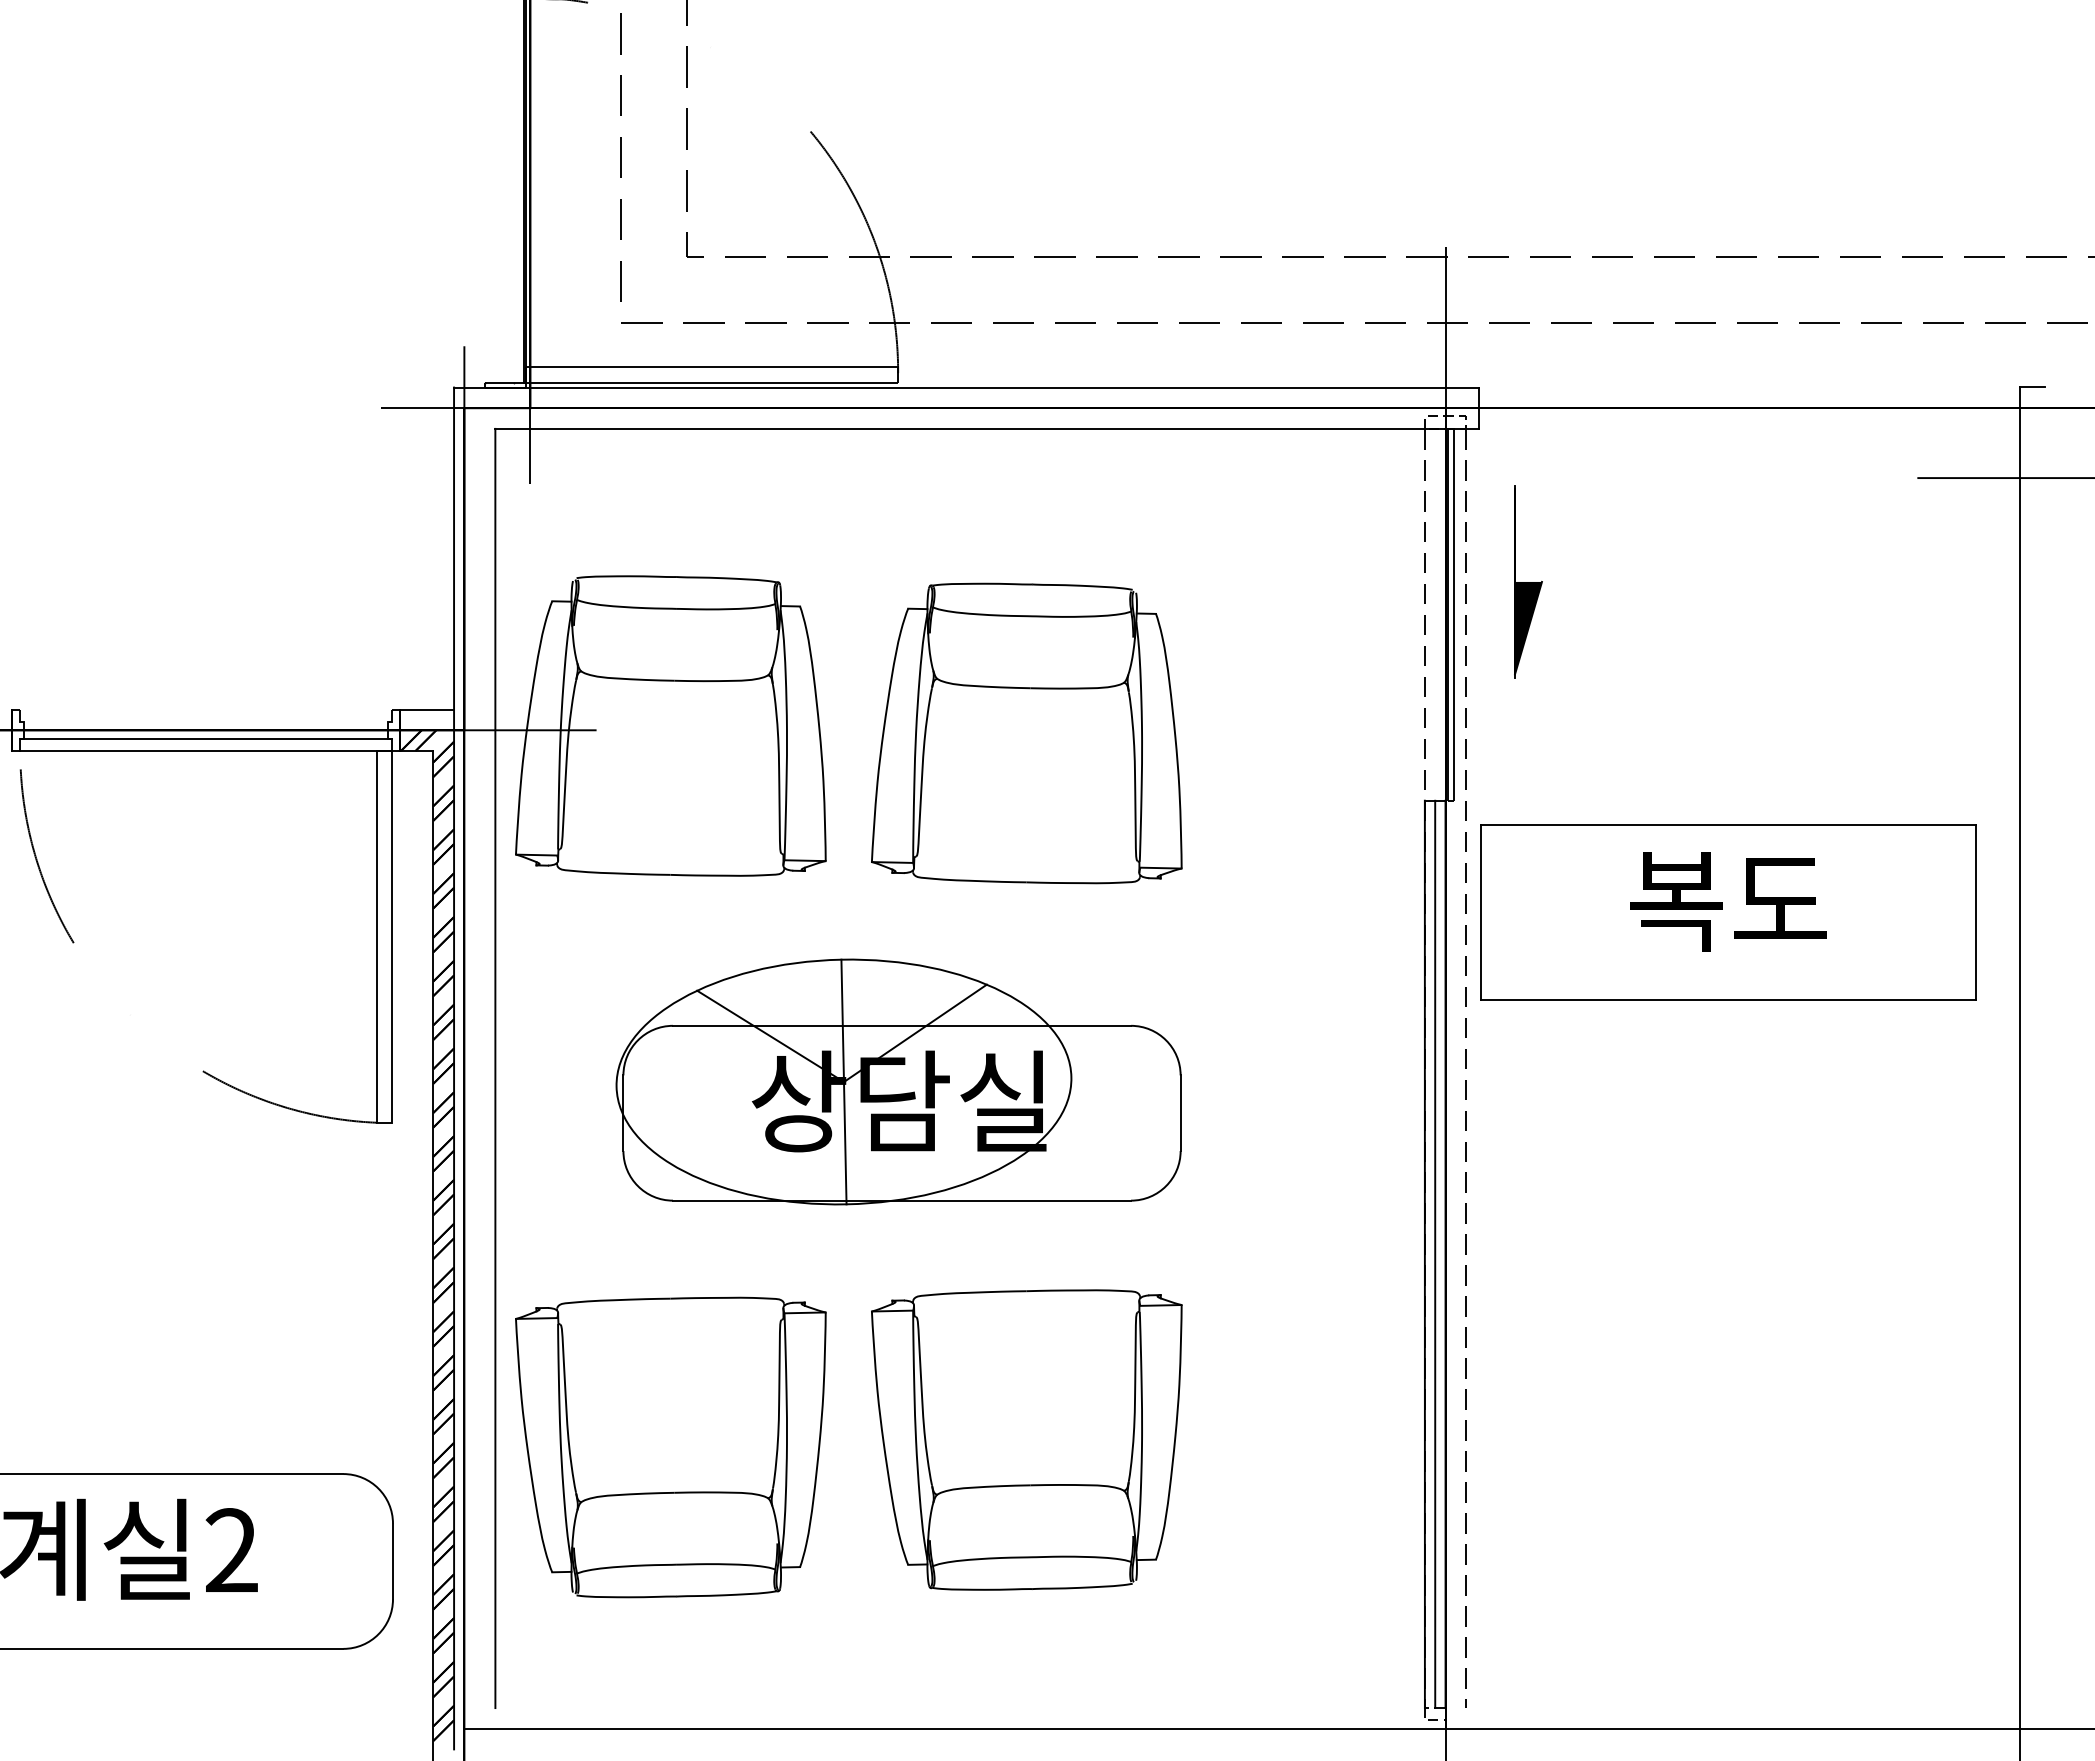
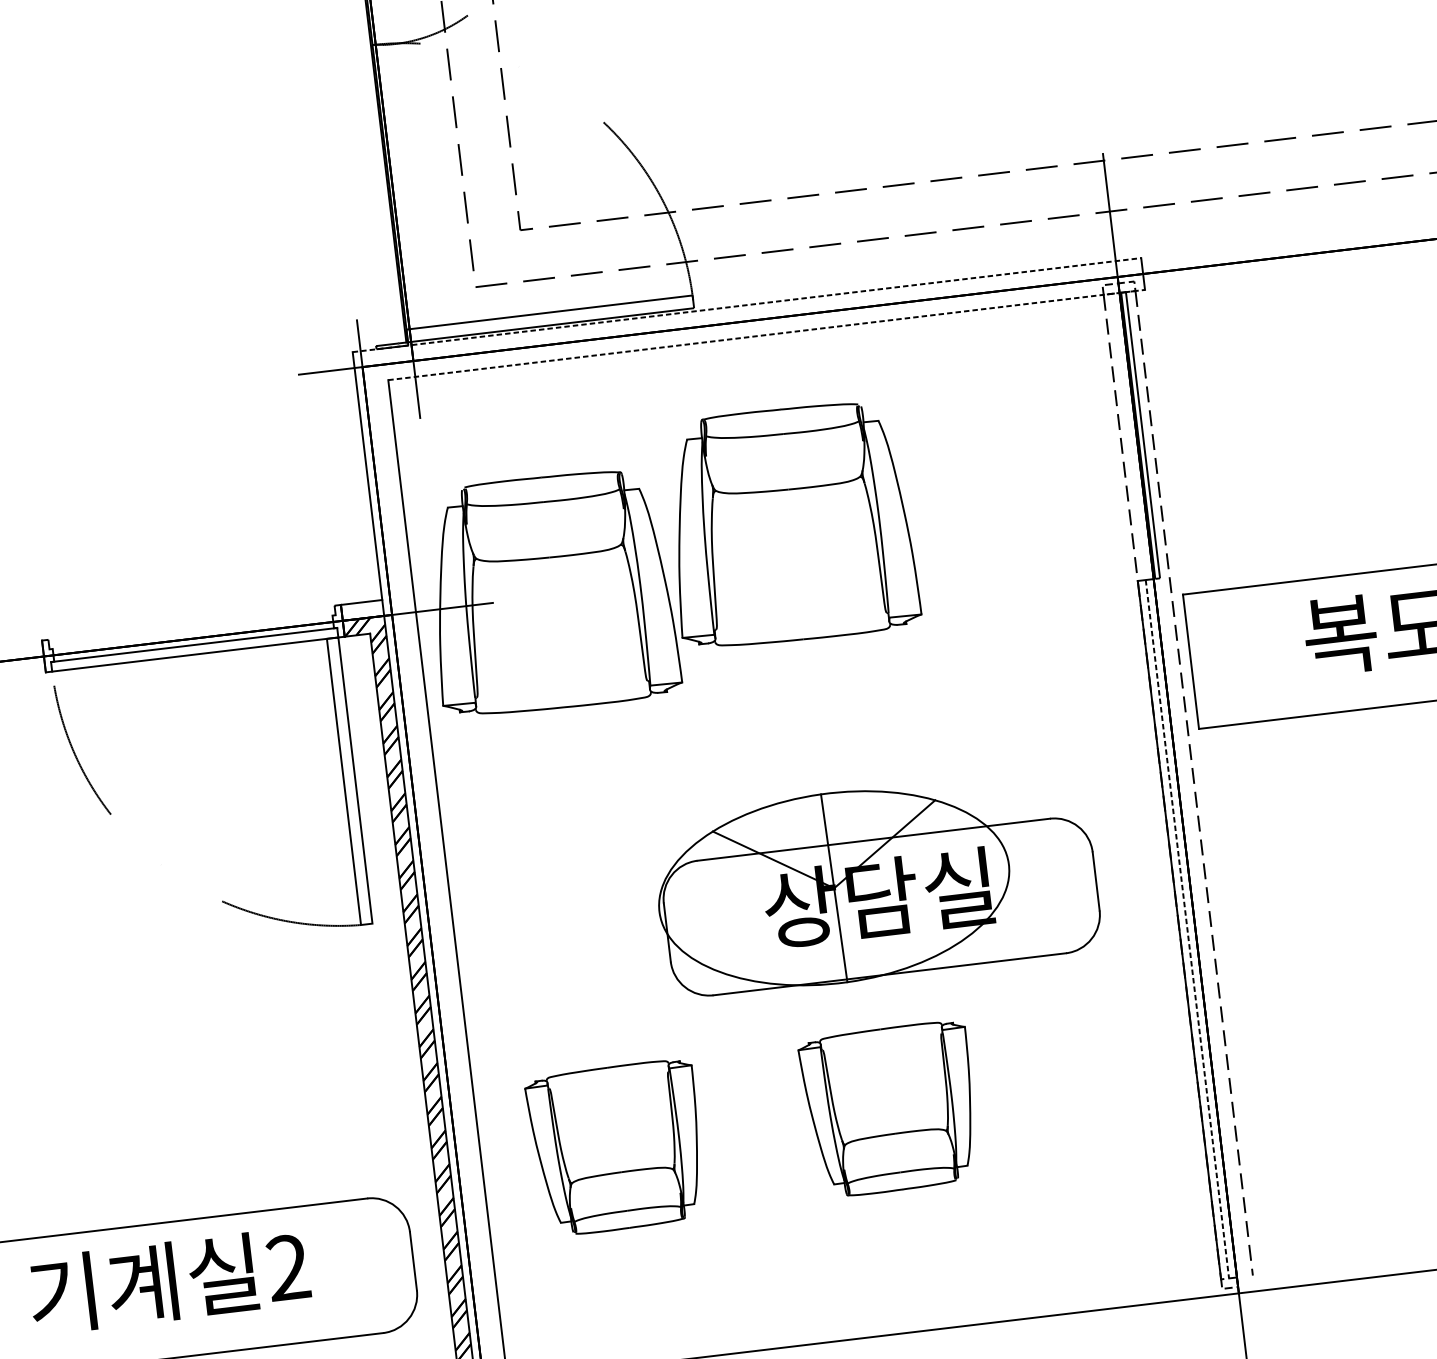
line: (966, 387) -> (747, 305), solid -> dashed
line: (986, 428) -> (766, 334), solid -> dashed
part: (1528, 581) -> (1197, 402), removed
part: (1026, 733) -> (789, 524), moved
part: (898, 1081) -> (876, 882), moved
line: (1435, 1254) -> (1187, 929), solid -> dashed
part: (1026, 1439) -> (889, 1109), size x0.7
part: (670, 1447) -> (616, 1148), size x0.7

